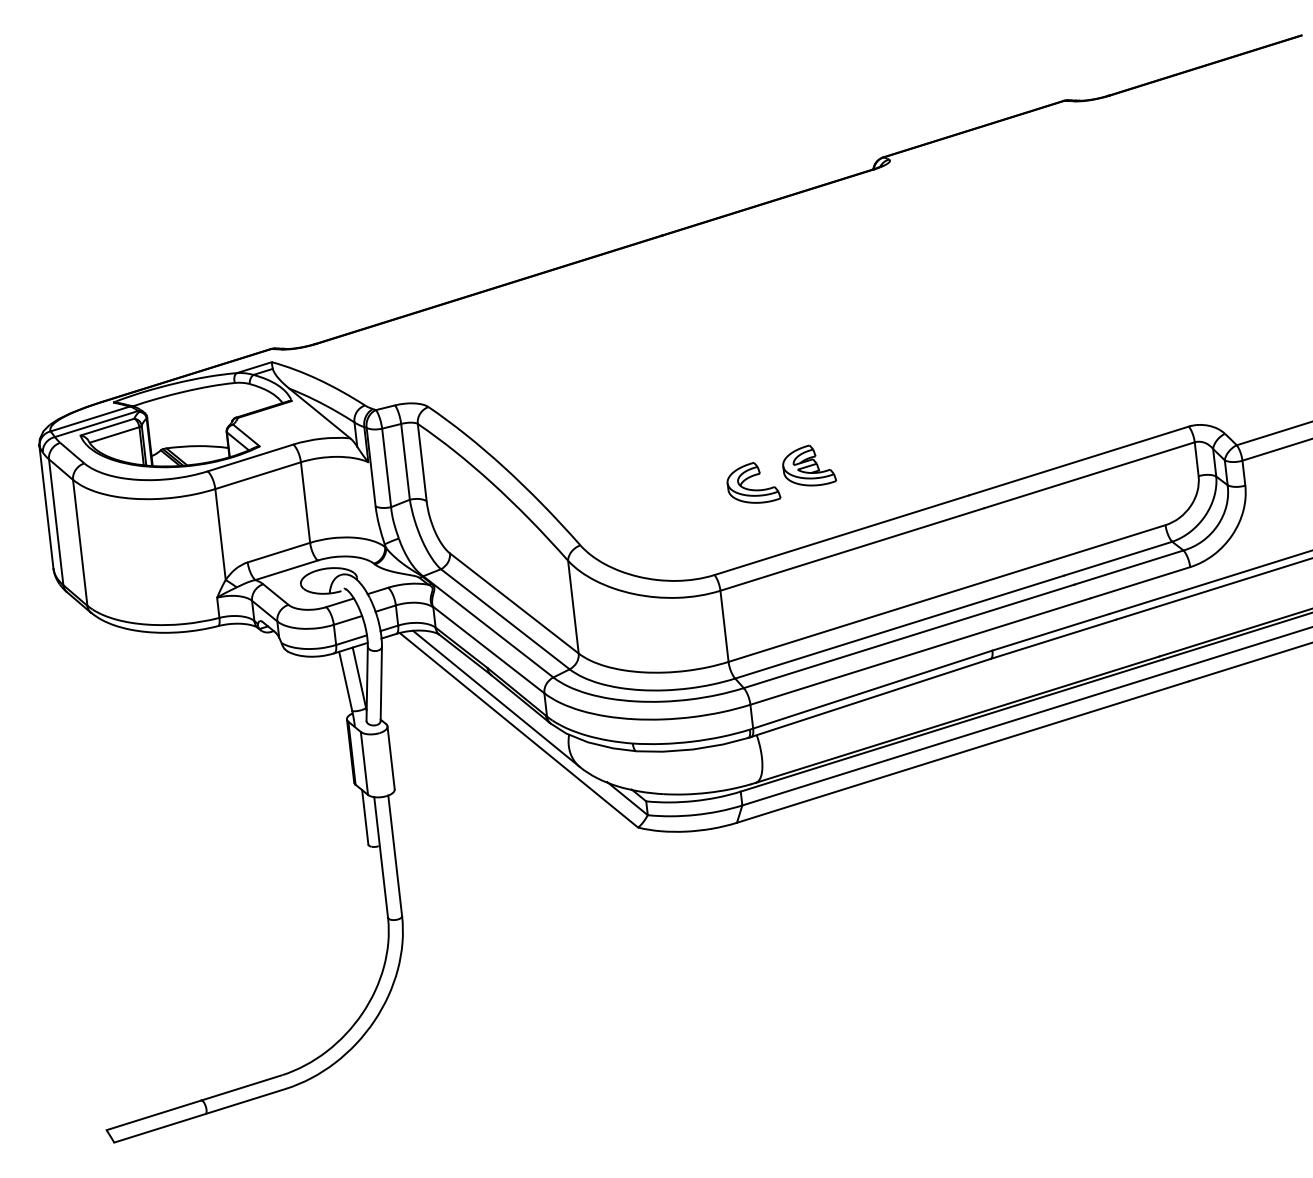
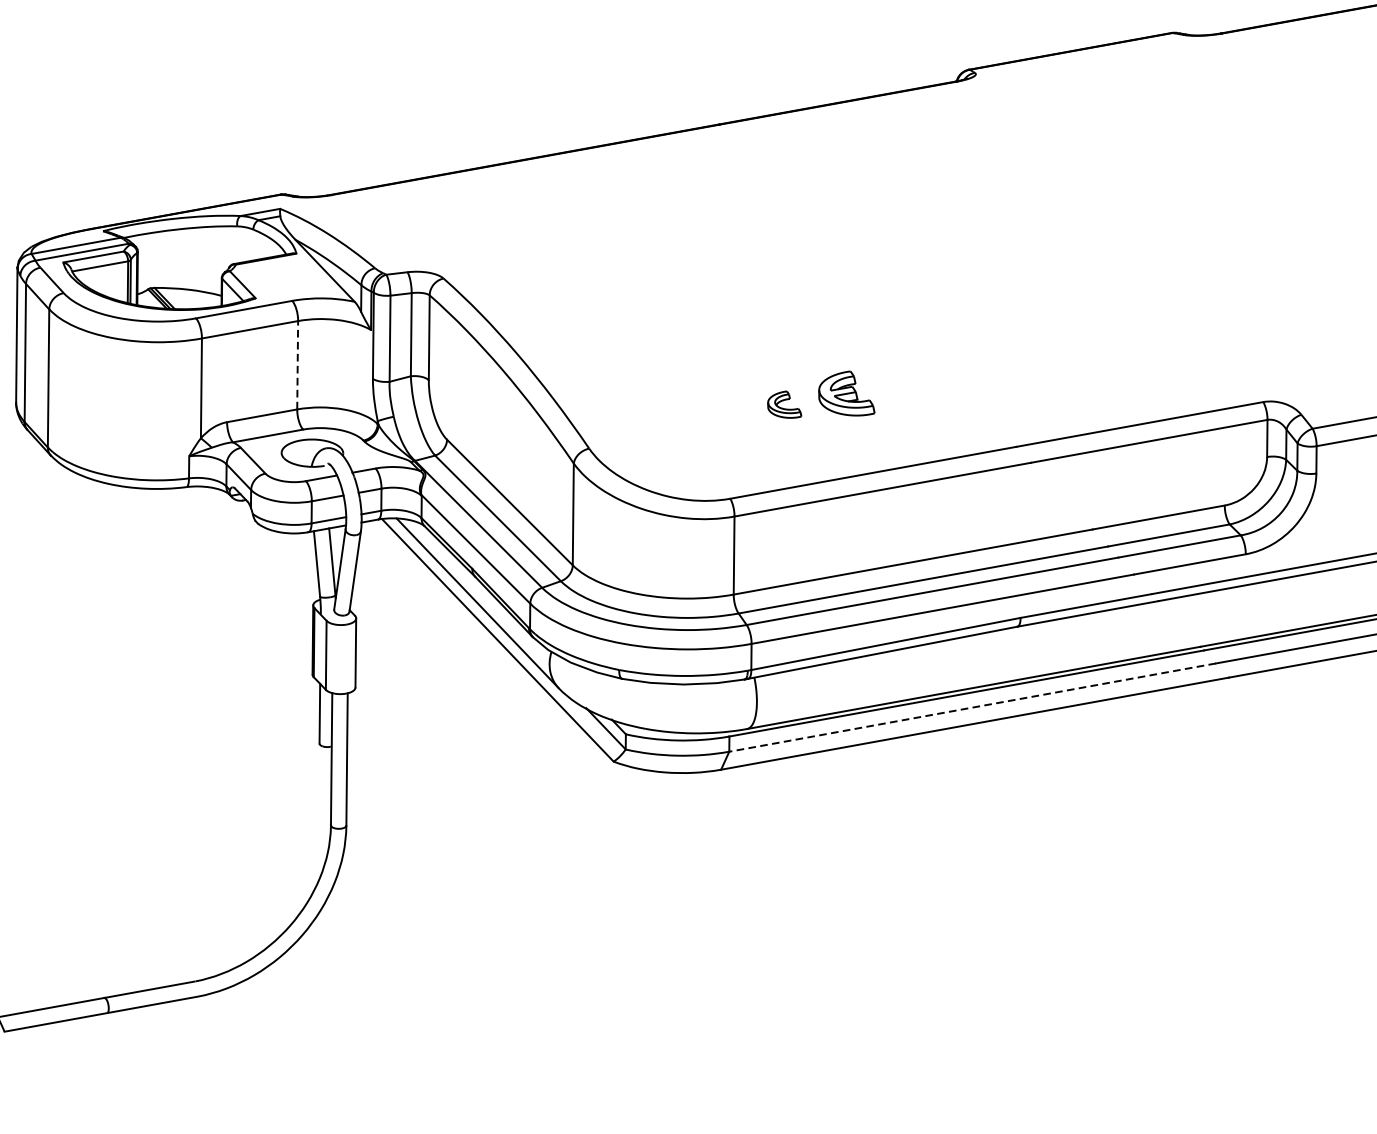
part: (753, 482) -> (784, 403), size x0.6
line: (305, 502) -> (297, 365), solid -> dashed
line: (958, 737) -> (972, 707), solid -> dashed

